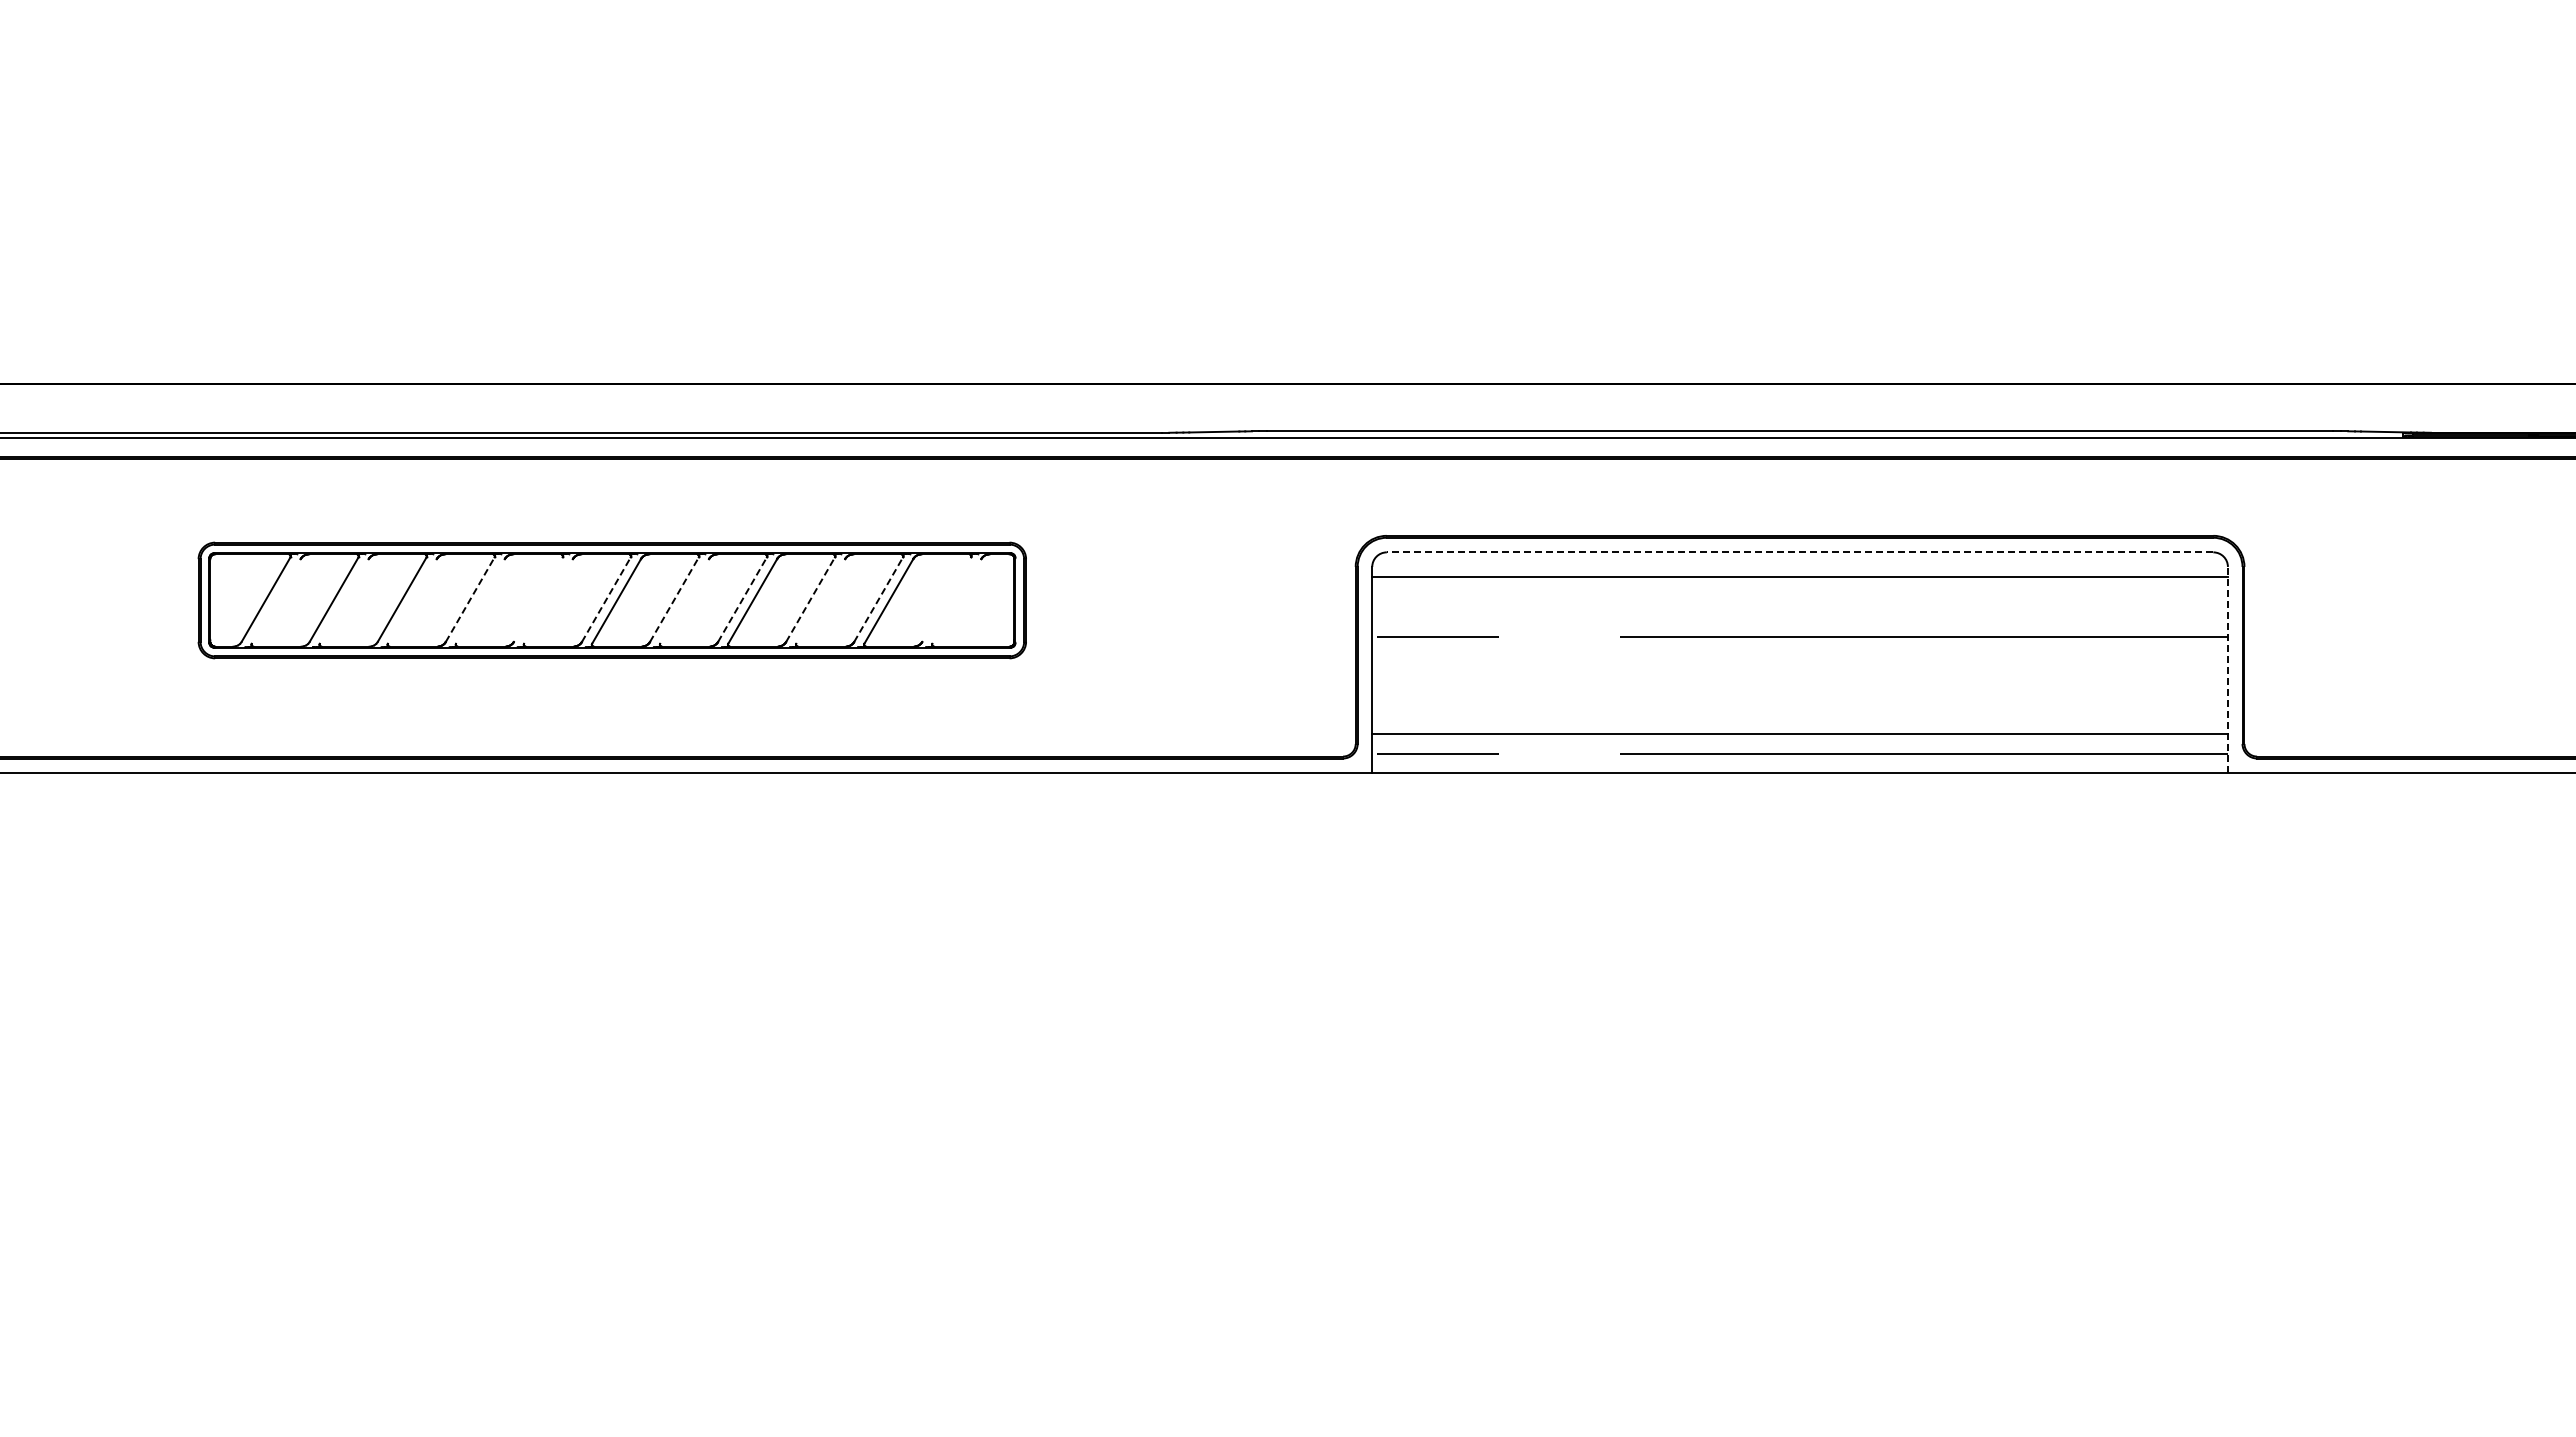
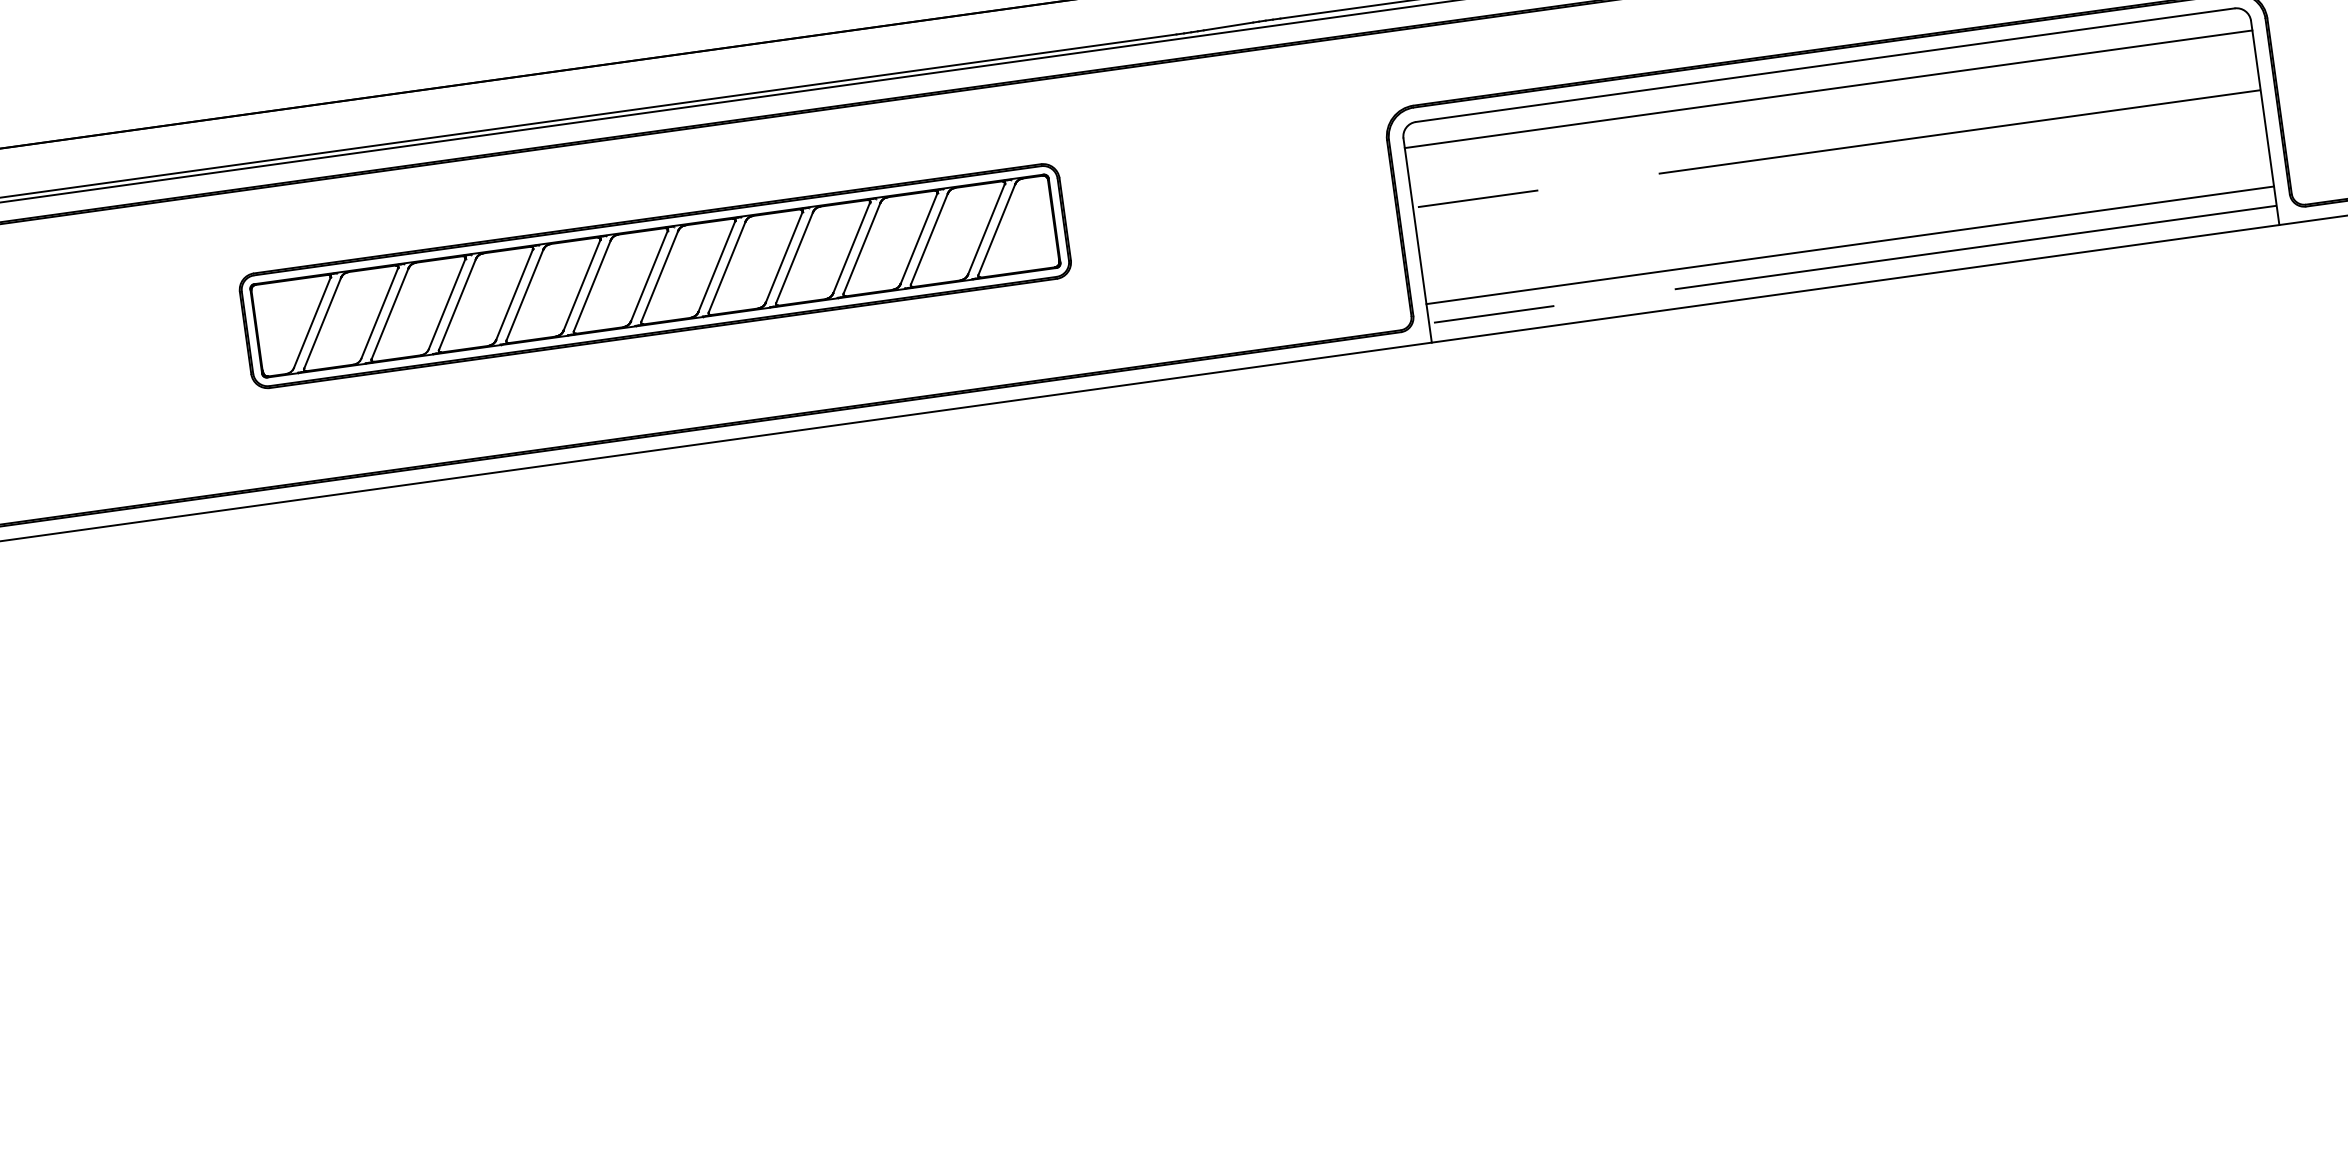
line: (1799, 552) -> (1824, 65), dashed -> solid
line: (470, 599) -> (514, 294), dashed -> solid
line: (537, 599) -> (581, 285), added
line: (606, 599) -> (649, 275), dashed -> solid
line: (674, 599) -> (716, 266), dashed -> solid
line: (742, 599) -> (784, 257), dashed -> solid
line: (810, 599) -> (851, 247), dashed -> solid
line: (878, 599) -> (918, 238), dashed -> solid
line: (946, 599) -> (986, 229), added
line: (275, 600) -> (321, 322), added
line: (343, 600) -> (389, 313), added
line: (411, 600) -> (456, 303), added
line: (480, 600) -> (524, 294), added
line: (548, 600) -> (592, 284), added
line: (684, 600) -> (726, 266), added
line: (820, 600) -> (861, 247), added
line: (956, 600) -> (996, 228), added
line: (2227, 669) -> (2264, 122), dashed -> solid

